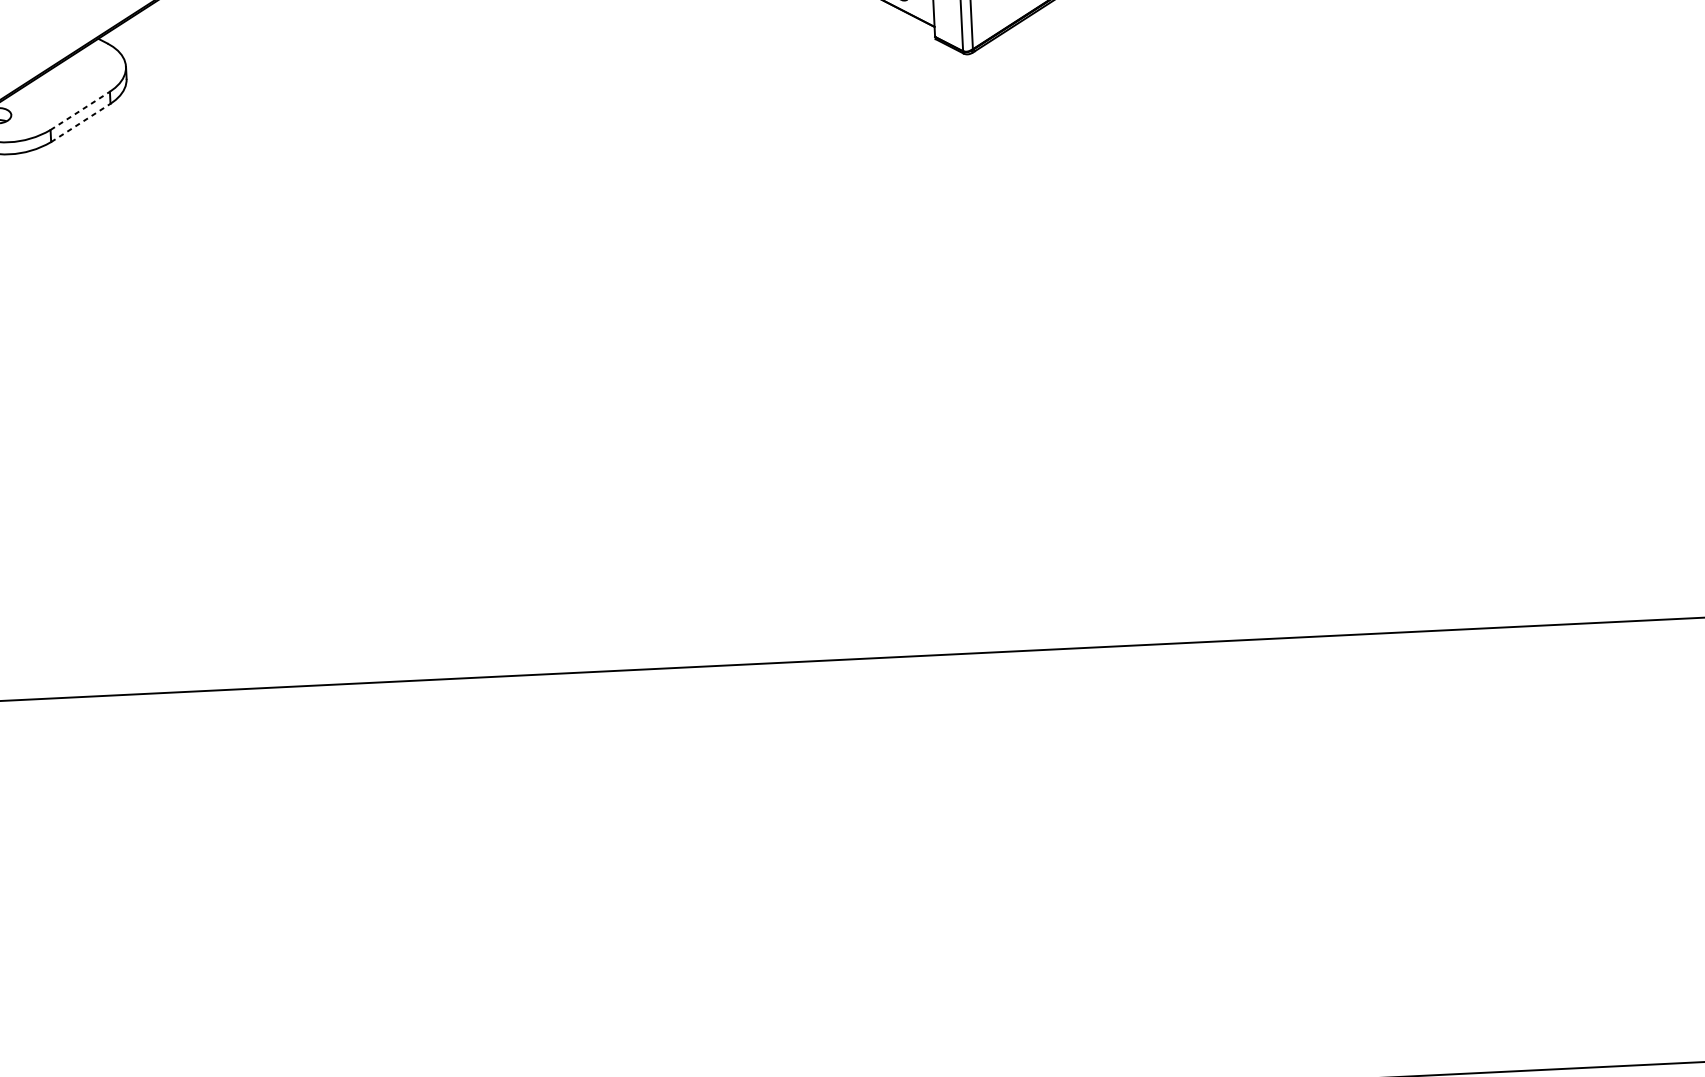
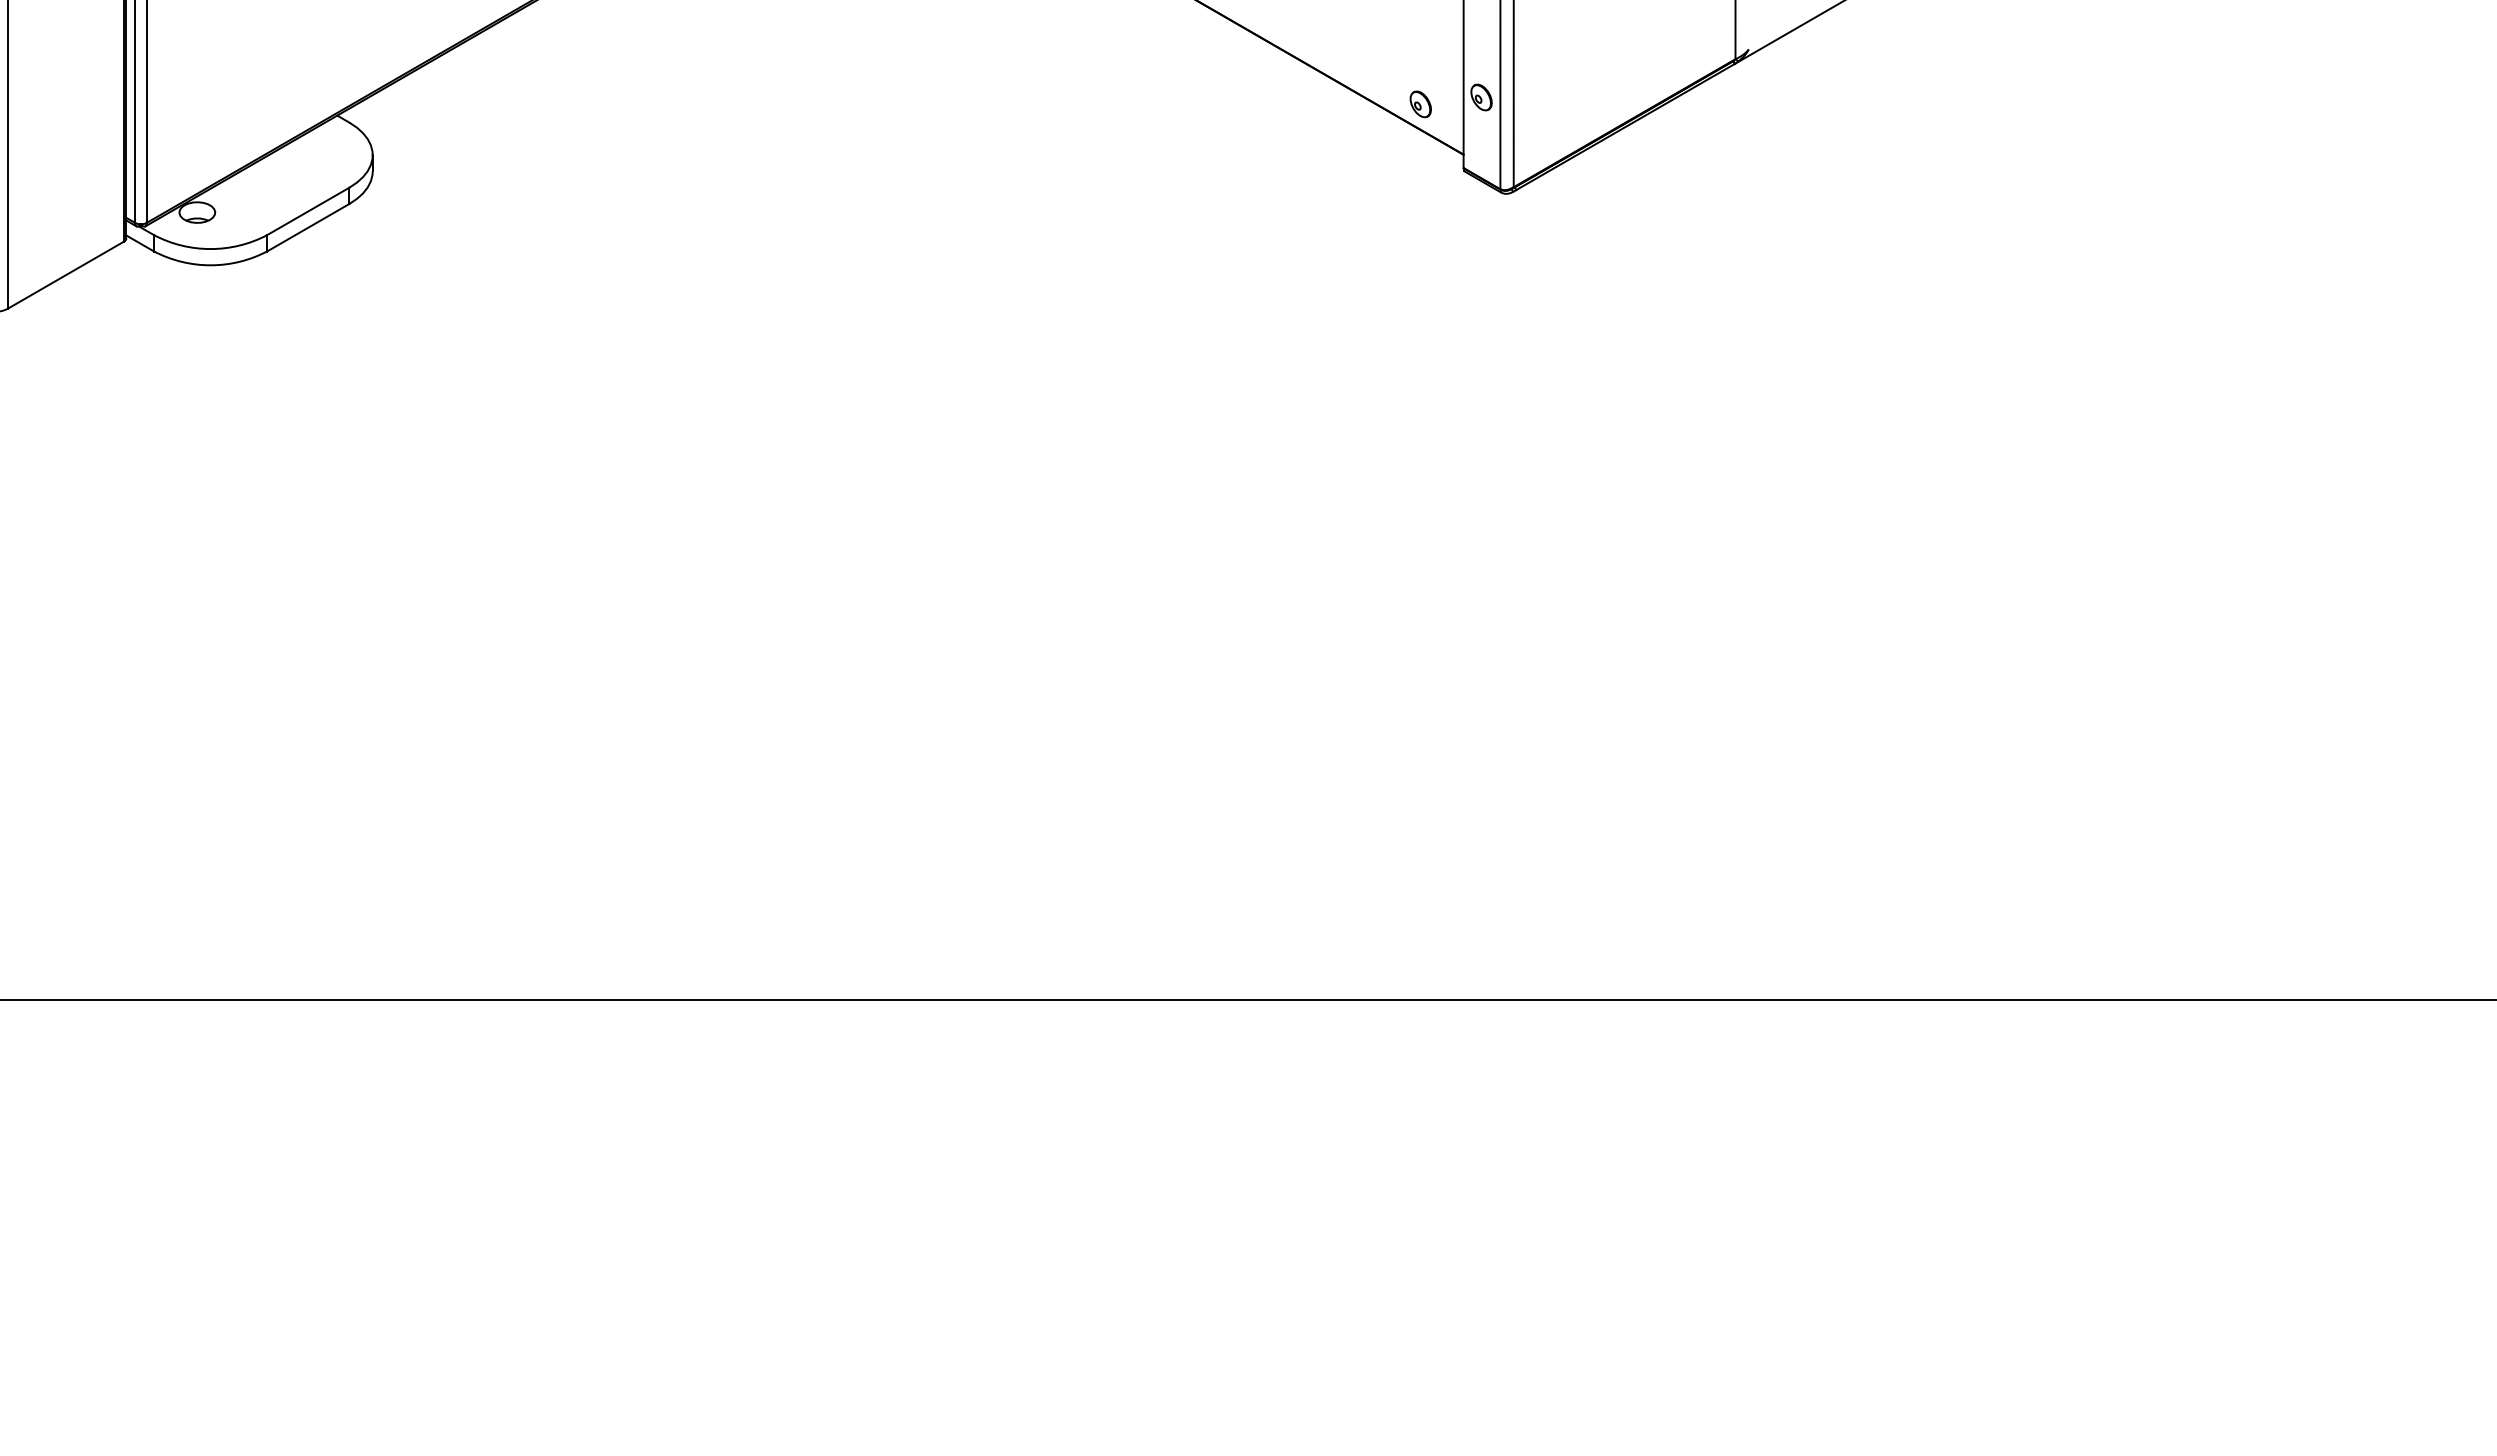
line: (80, 110) -> (308, 211), dashed -> solid
line: (81, 122) -> (308, 227), dashed -> solid

